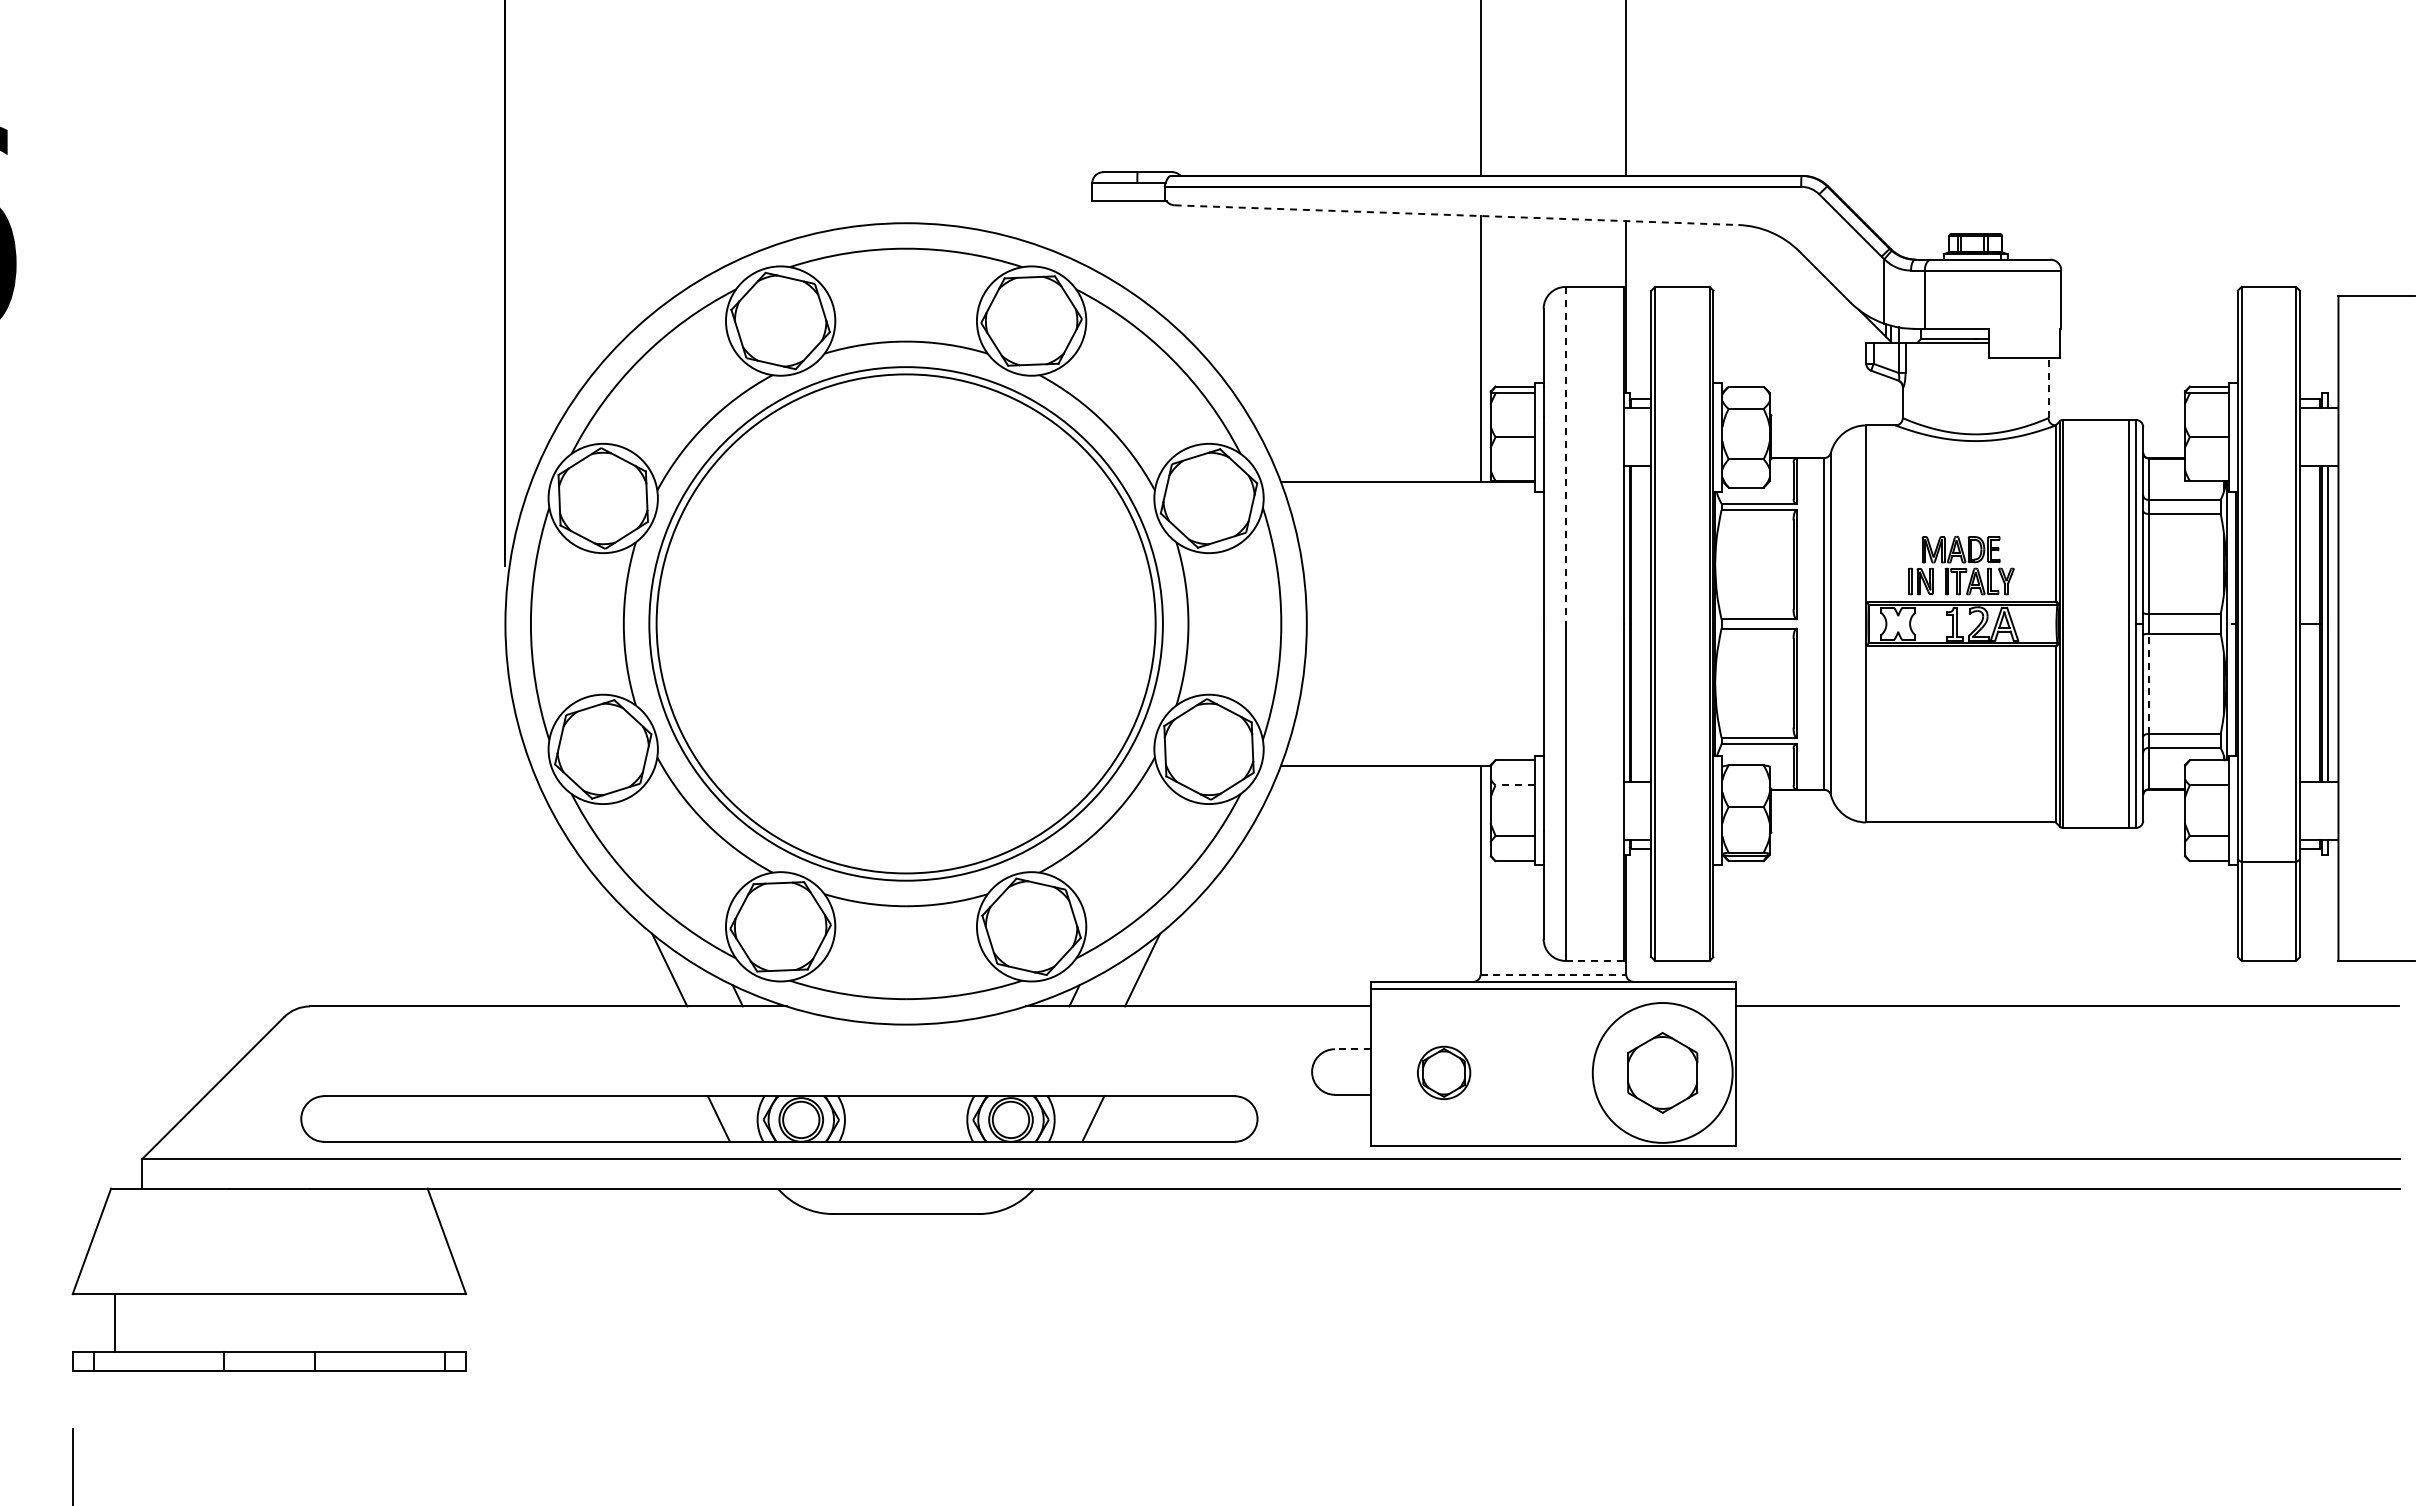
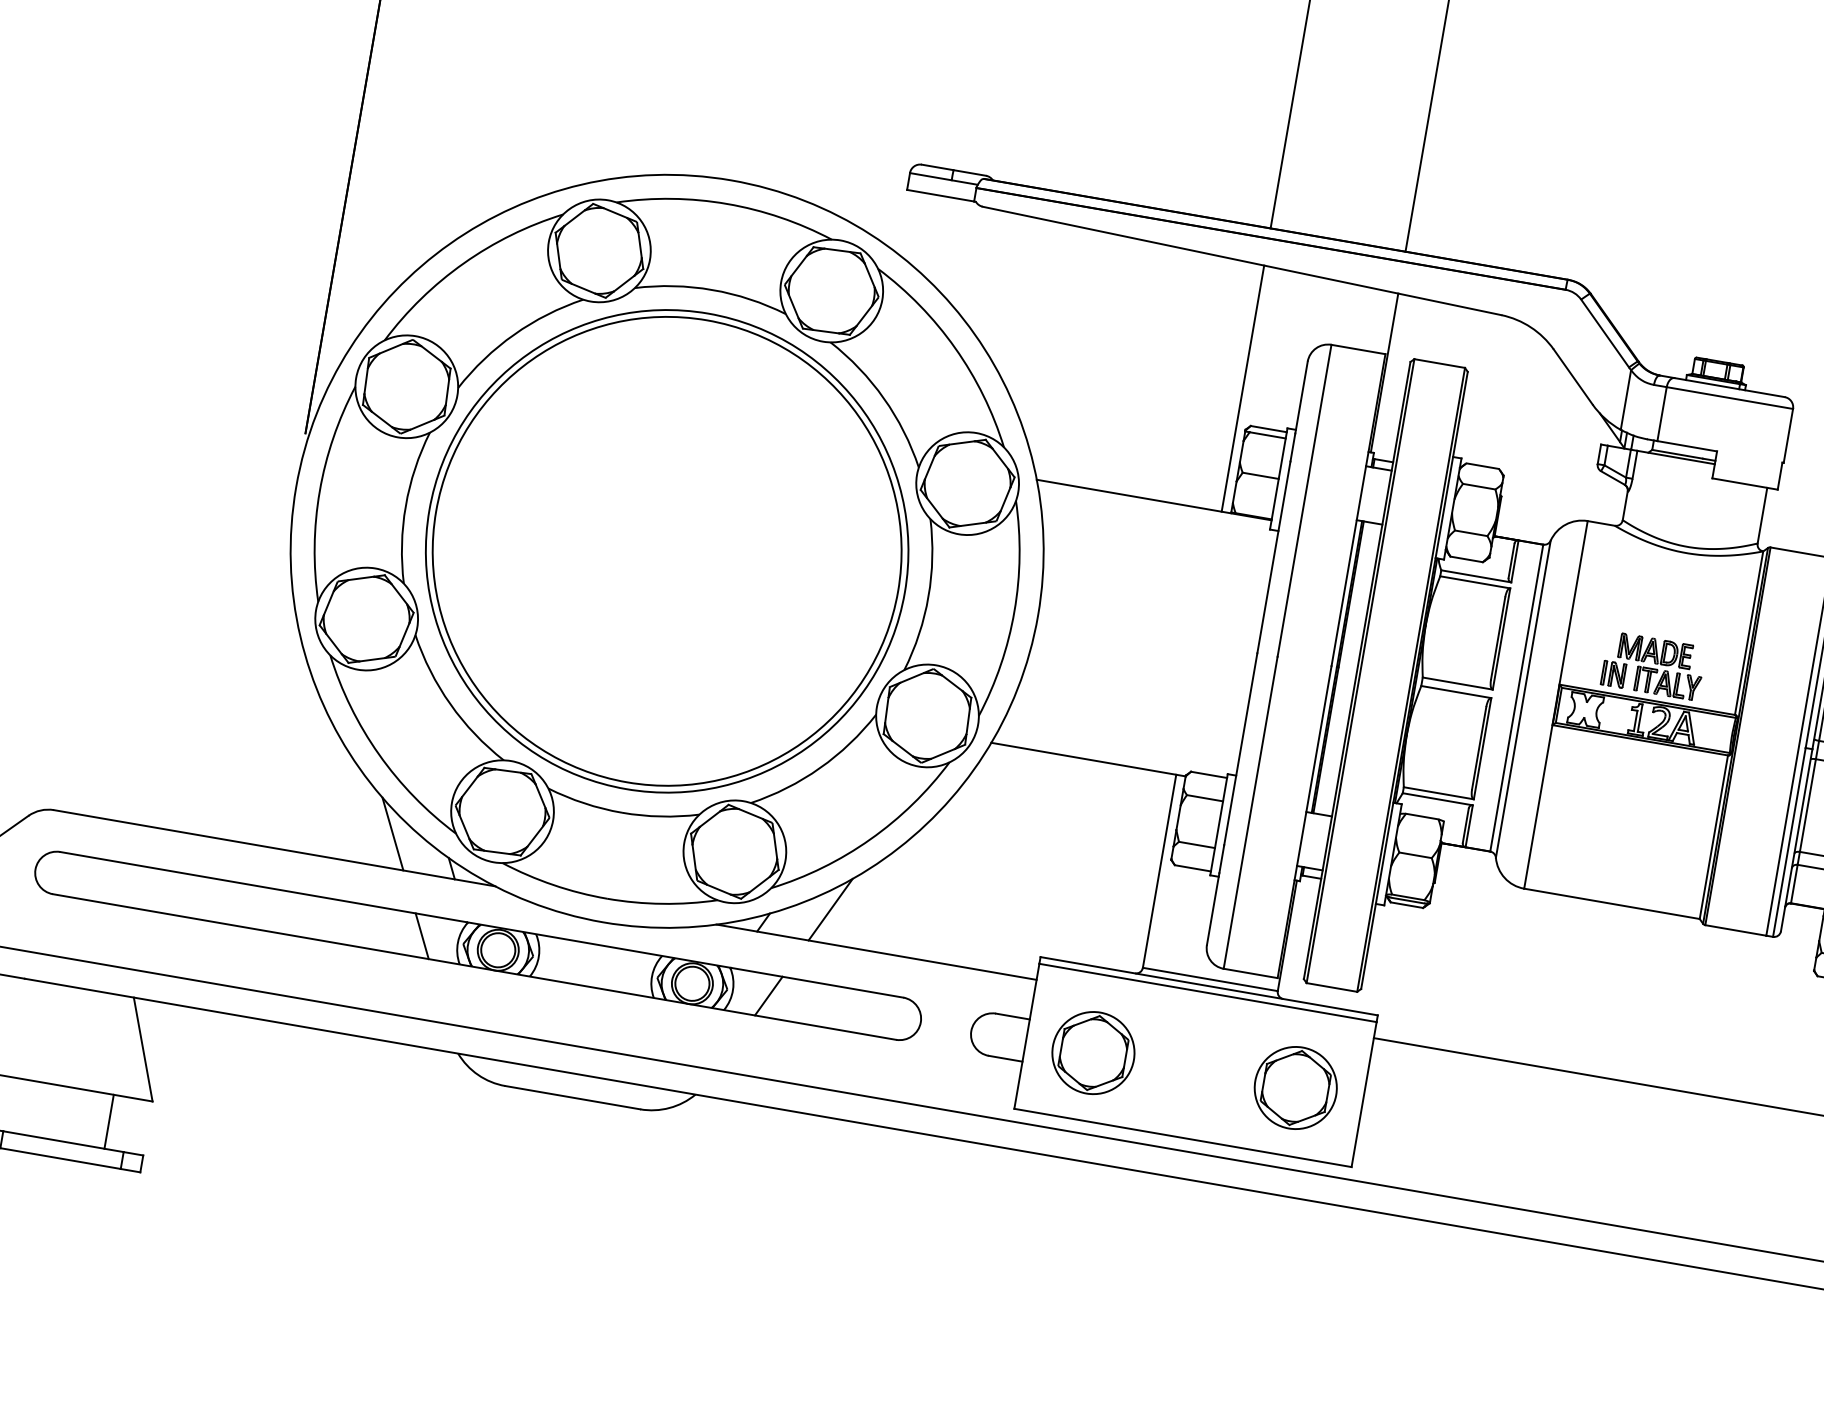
line: (1456, 215) -> (1241, 261), dashed -> solid
line: (2048, 387) -> (1762, 515), dashed -> solid
line: (1565, 455) -> (1304, 500), dashed -> solid
line: (2148, 683) -> (1807, 805), dashed -> solid
line: (1514, 785) -> (1204, 798), dashed -> solid
line: (1595, 960) -> (1251, 973), dashed -> solid
line: (1553, 974) -> (1210, 979), dashed -> solid
line: (1352, 1049) -> (1012, 1016), dashed -> solid
part: (1443, 1072) -> (1092, 1052), size x1.67
circle: (1662, 1072) -> (1295, 1087), size x0.62
part: (779, 1118) -> (478, 945), moved
line: (424, 1323) -> (109, 1121), added

